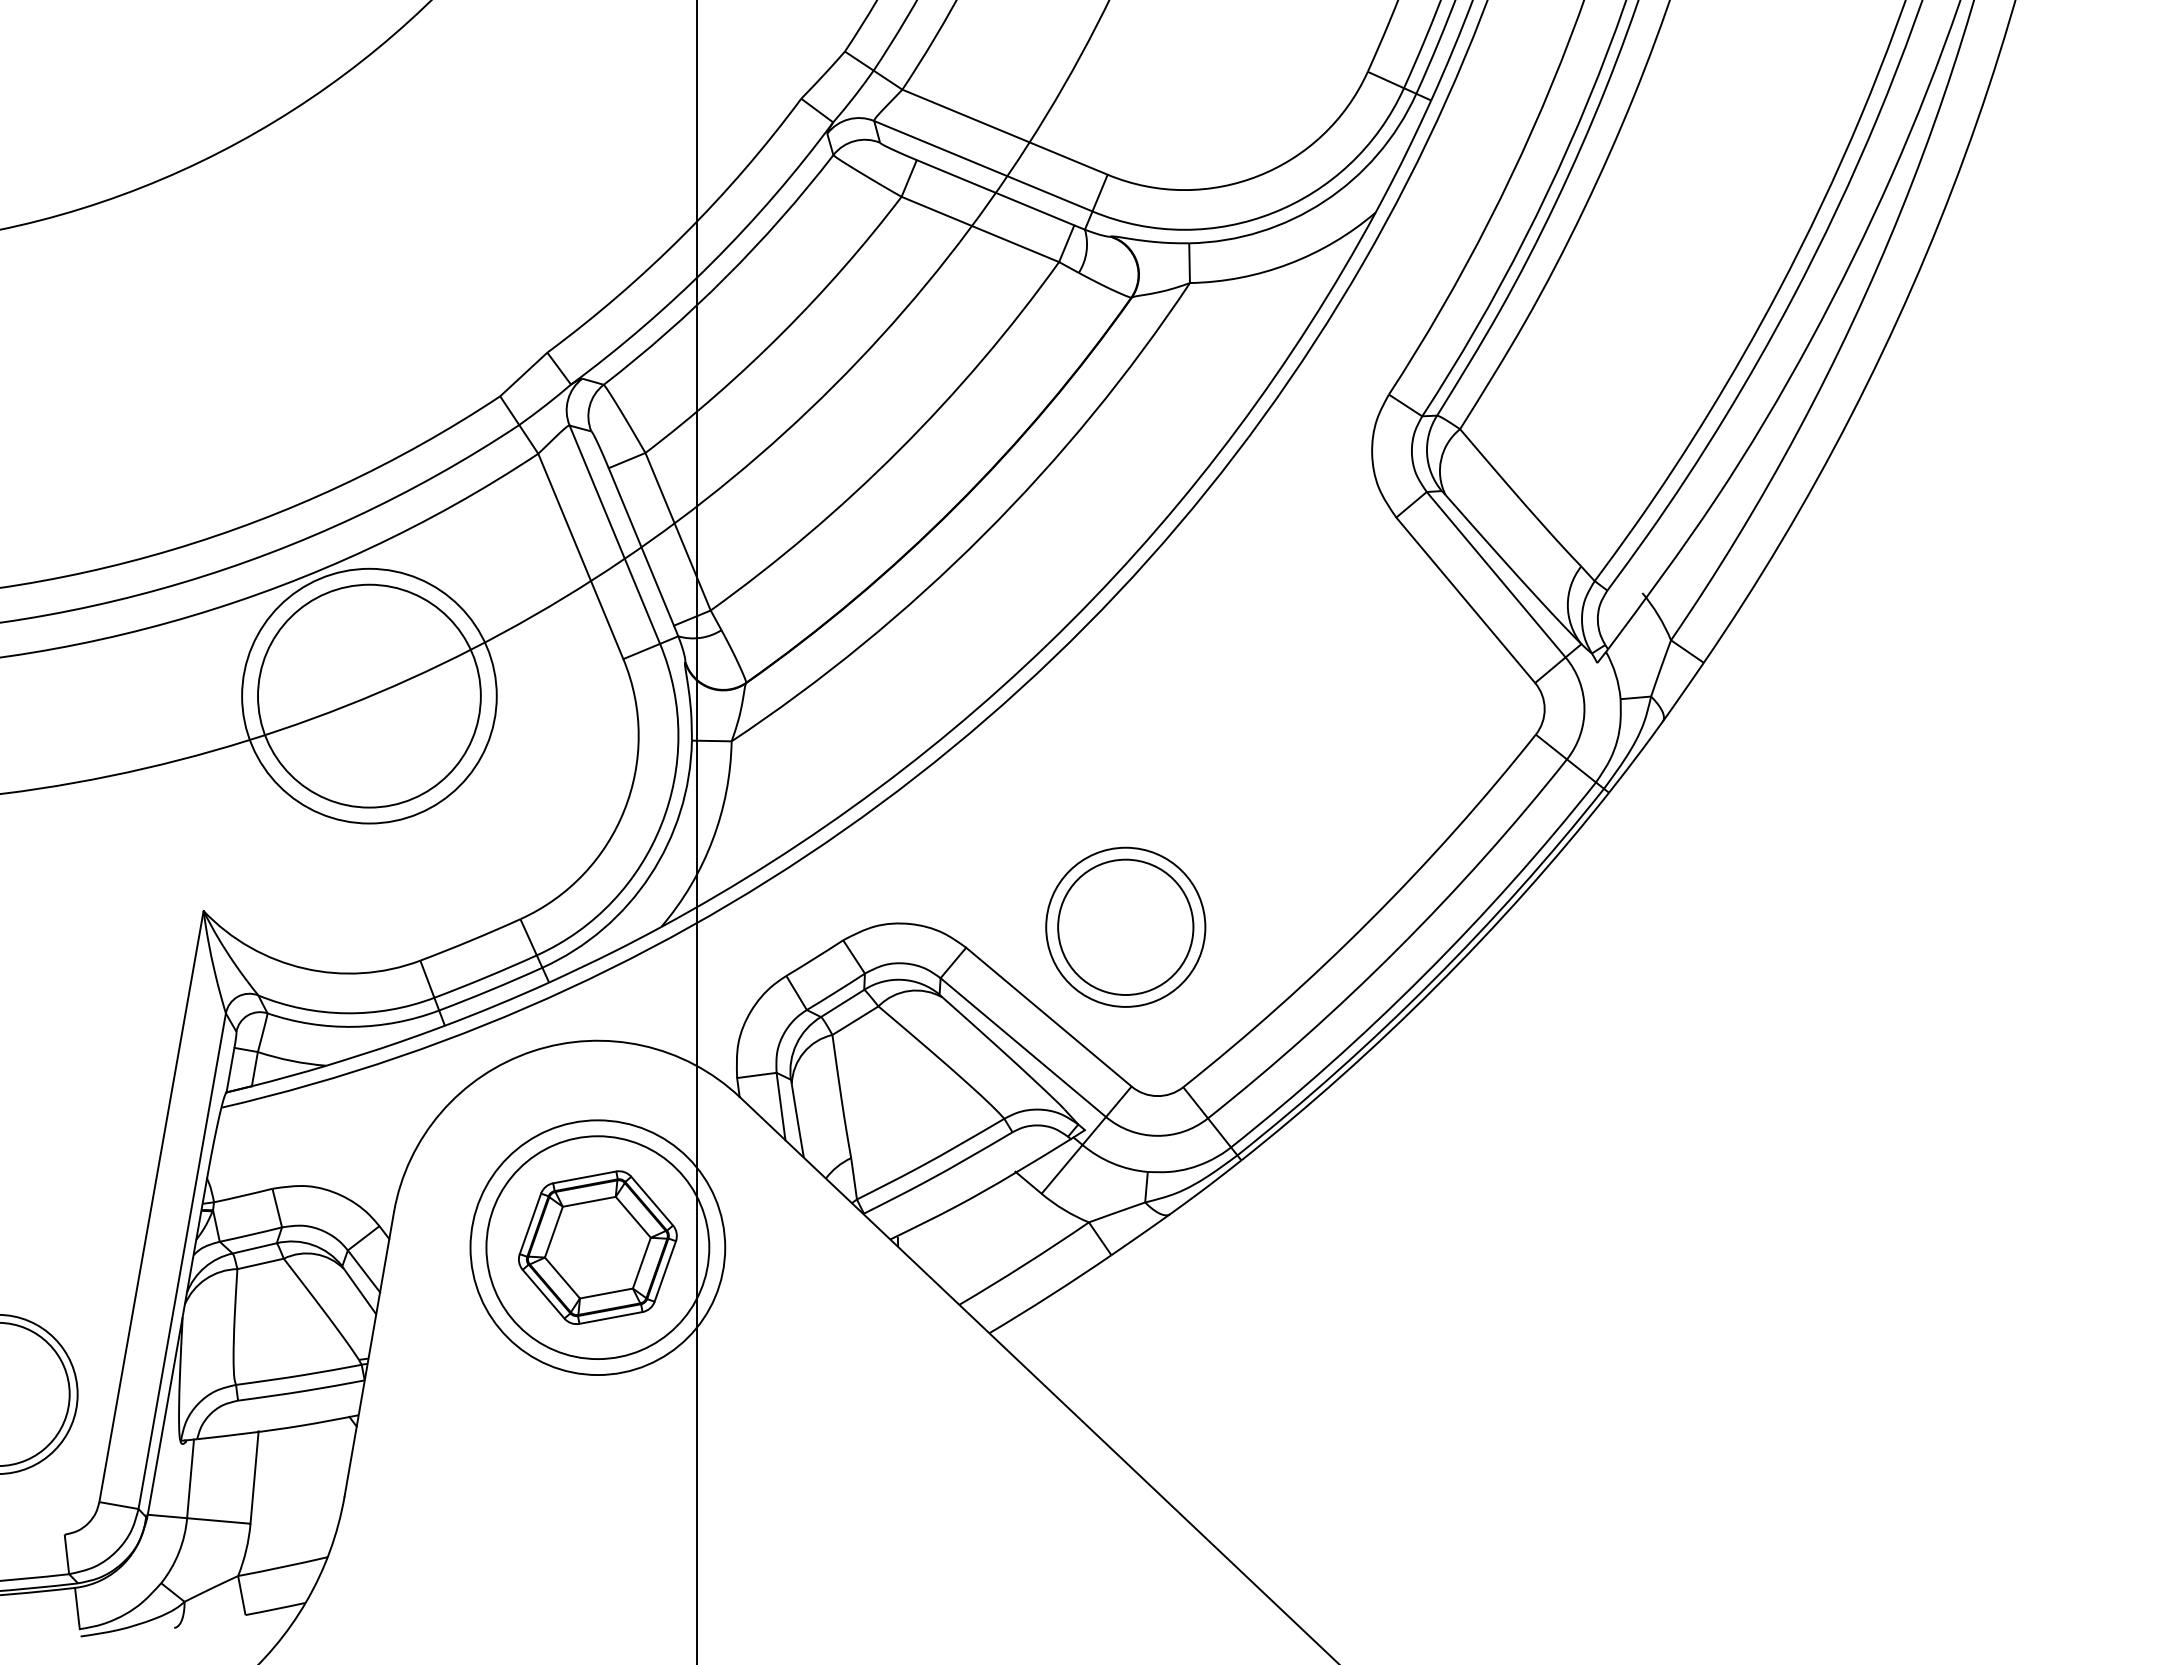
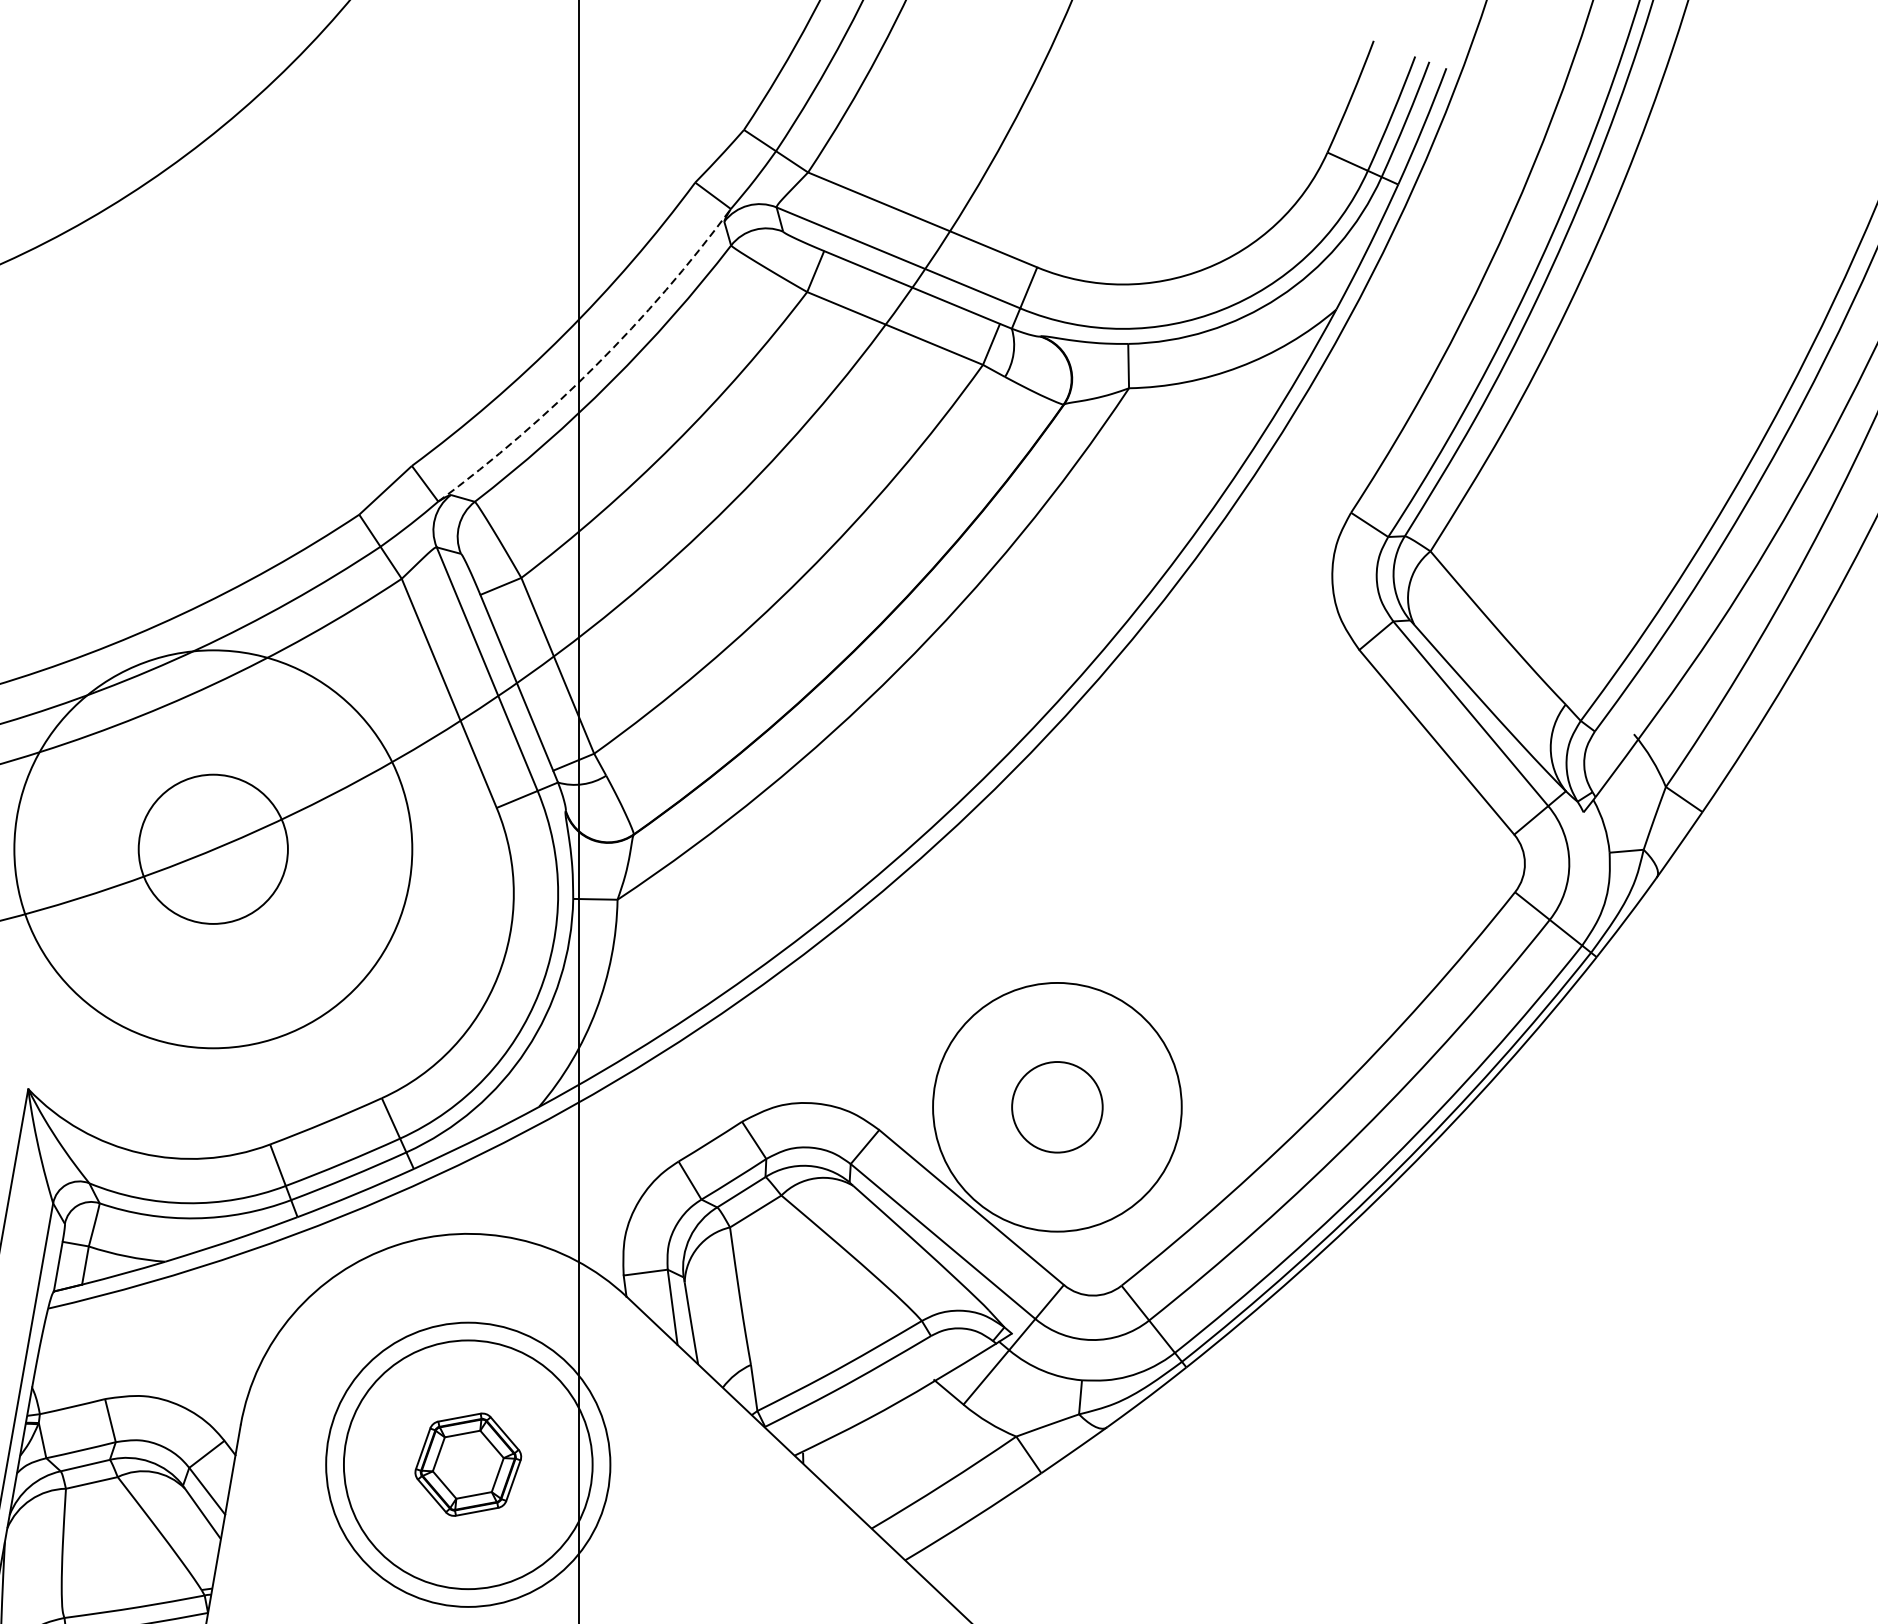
arc: (711, 263) -> (595, 366), solid -> dashed
circle: (369, 695) -> (213, 848), size x0.6
circle: (369, 695) -> (213, 848), size x1.4
circle: (1125, 926) -> (1057, 1106), size x1.4
circle: (1125, 927) -> (1057, 1107), size x0.6
part: (597, 1247) -> (467, 1464), size x0.6

